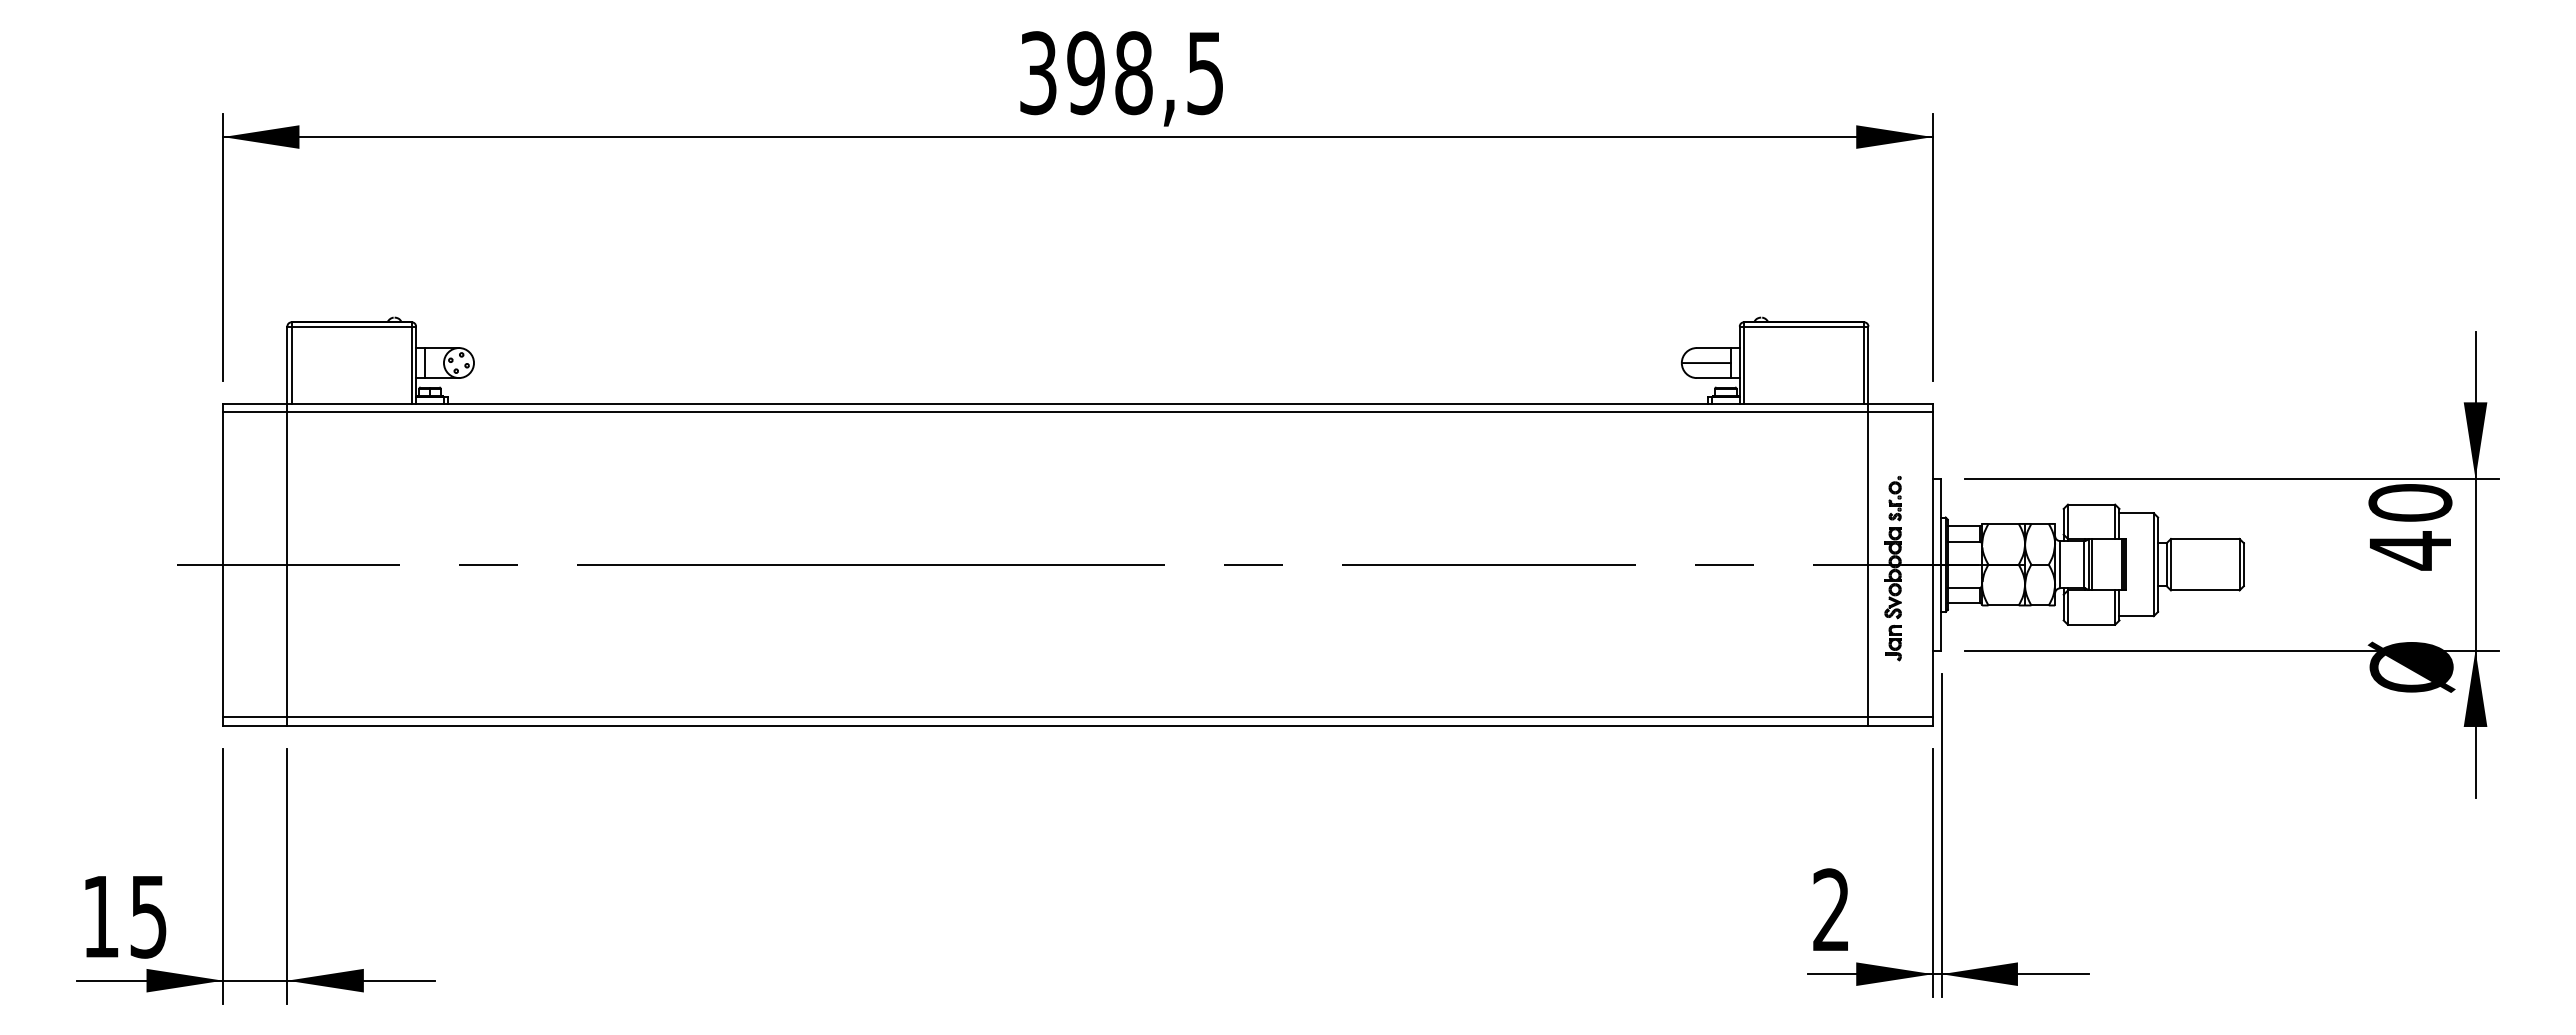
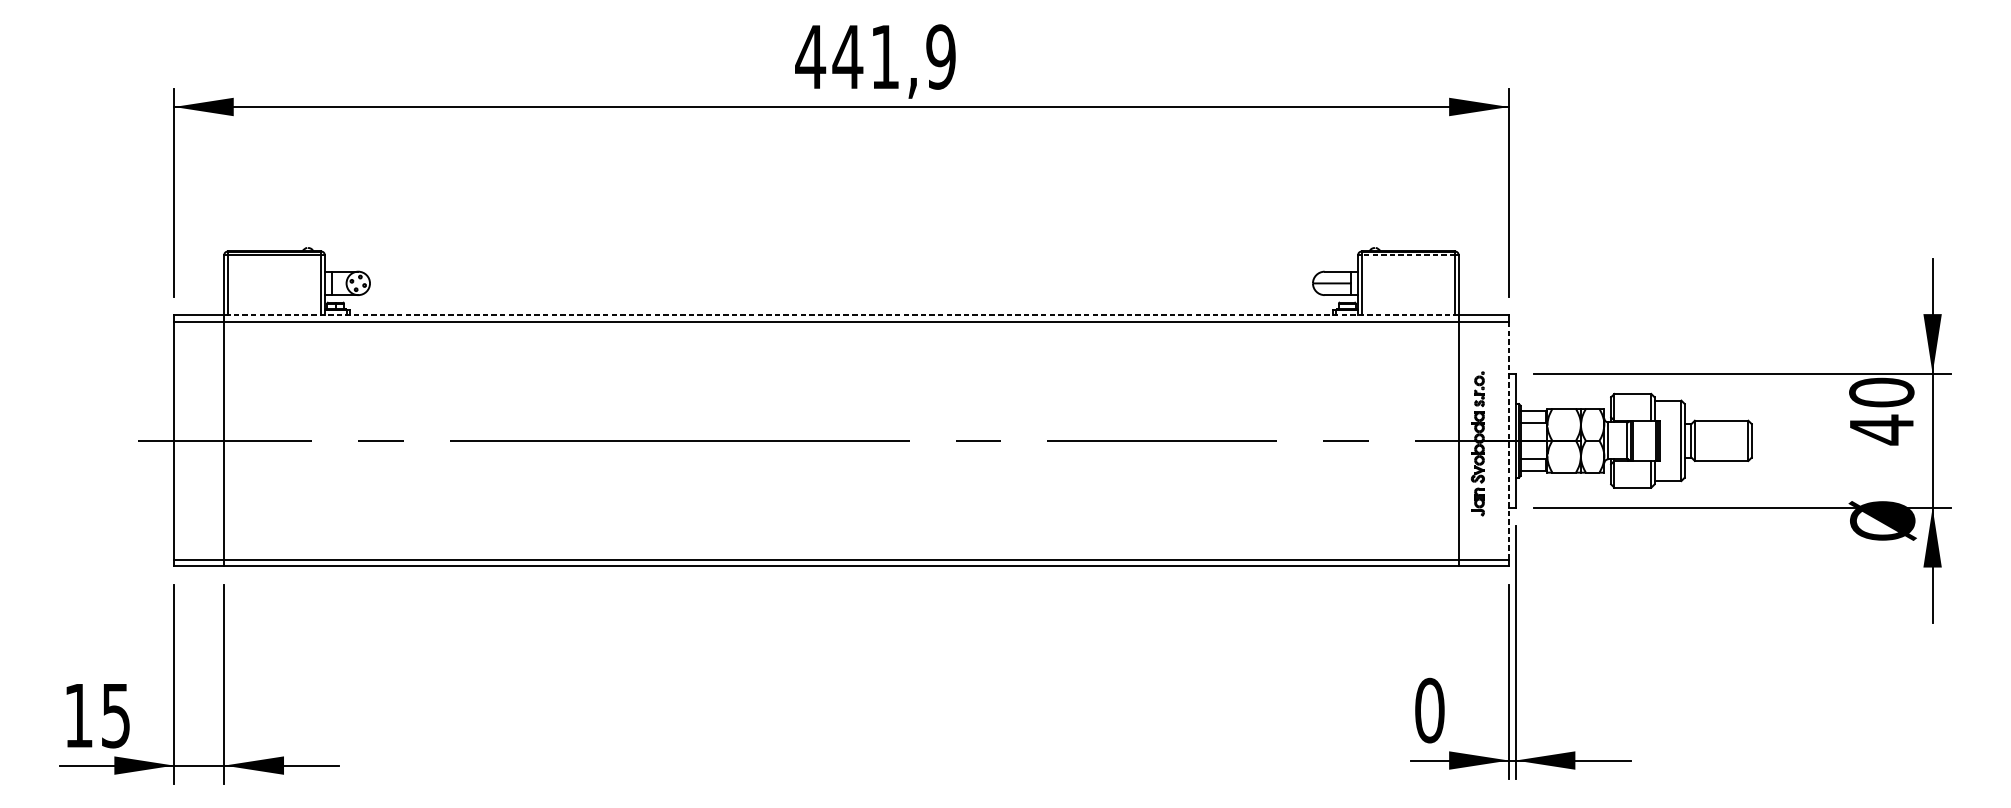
text: (1121, 73) -> (875, 57), 398,5 -> 441,9
line: (1803, 326) -> (1407, 254), solid -> dashed
line: (1077, 403) -> (841, 315), solid -> dashed
line: (1932, 565) -> (1508, 441), solid -> dashed
text: (1831, 910) -> (1429, 710), 2 -> 0

